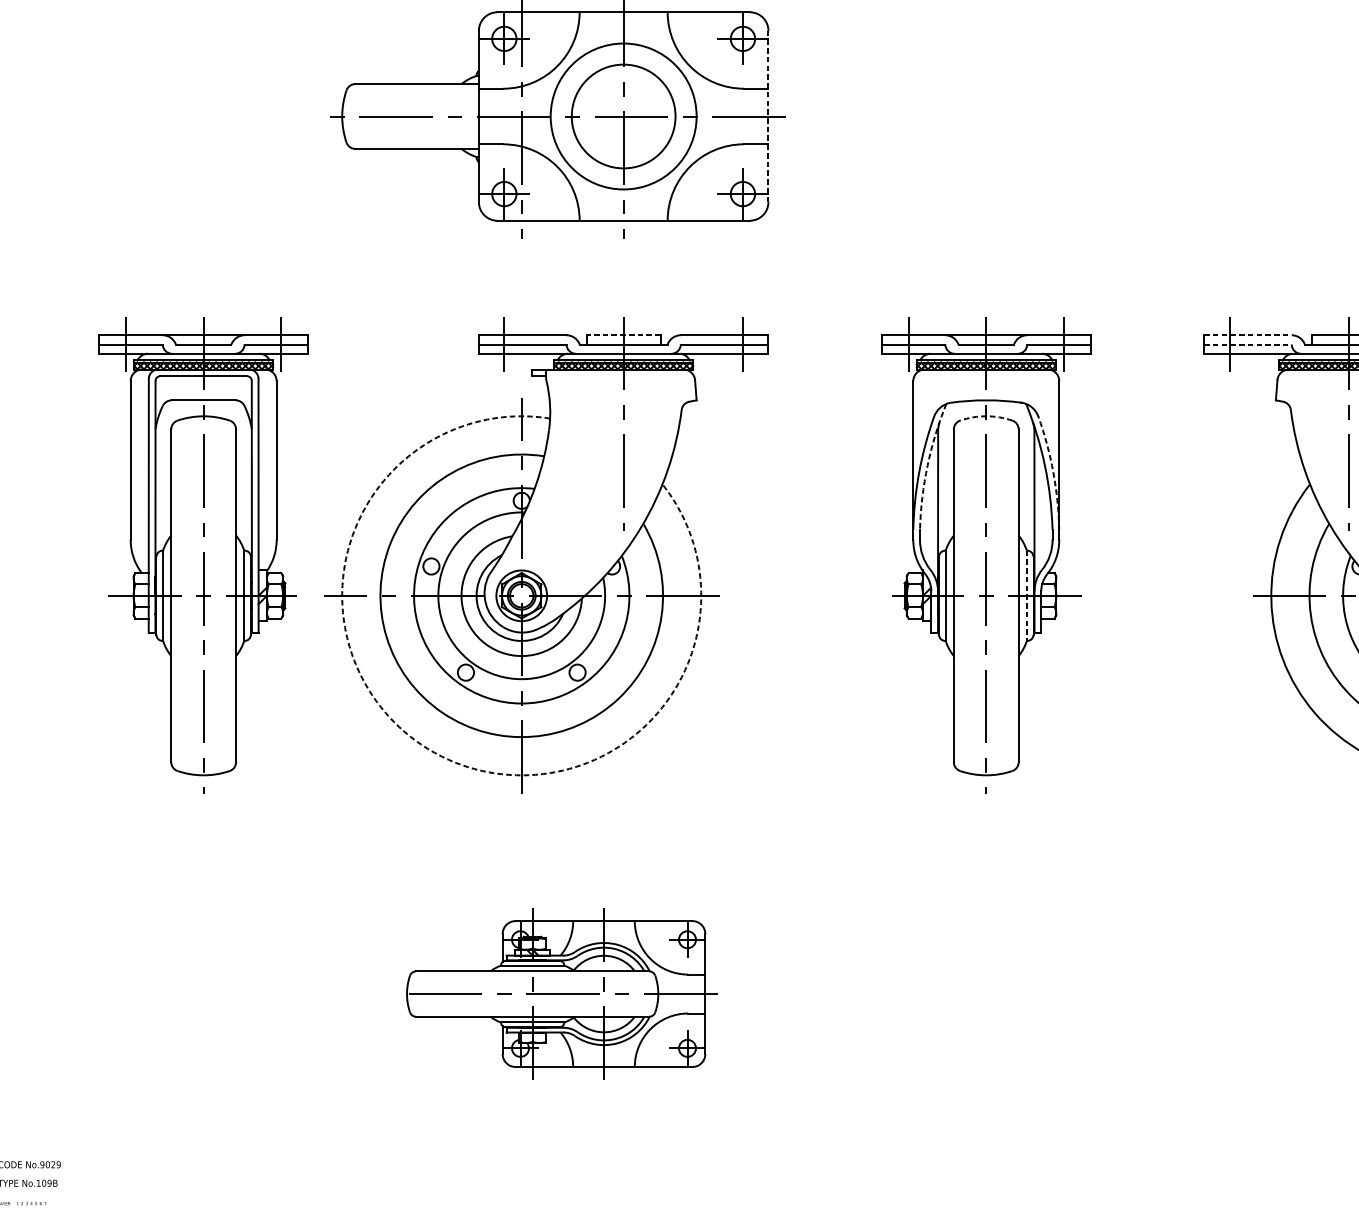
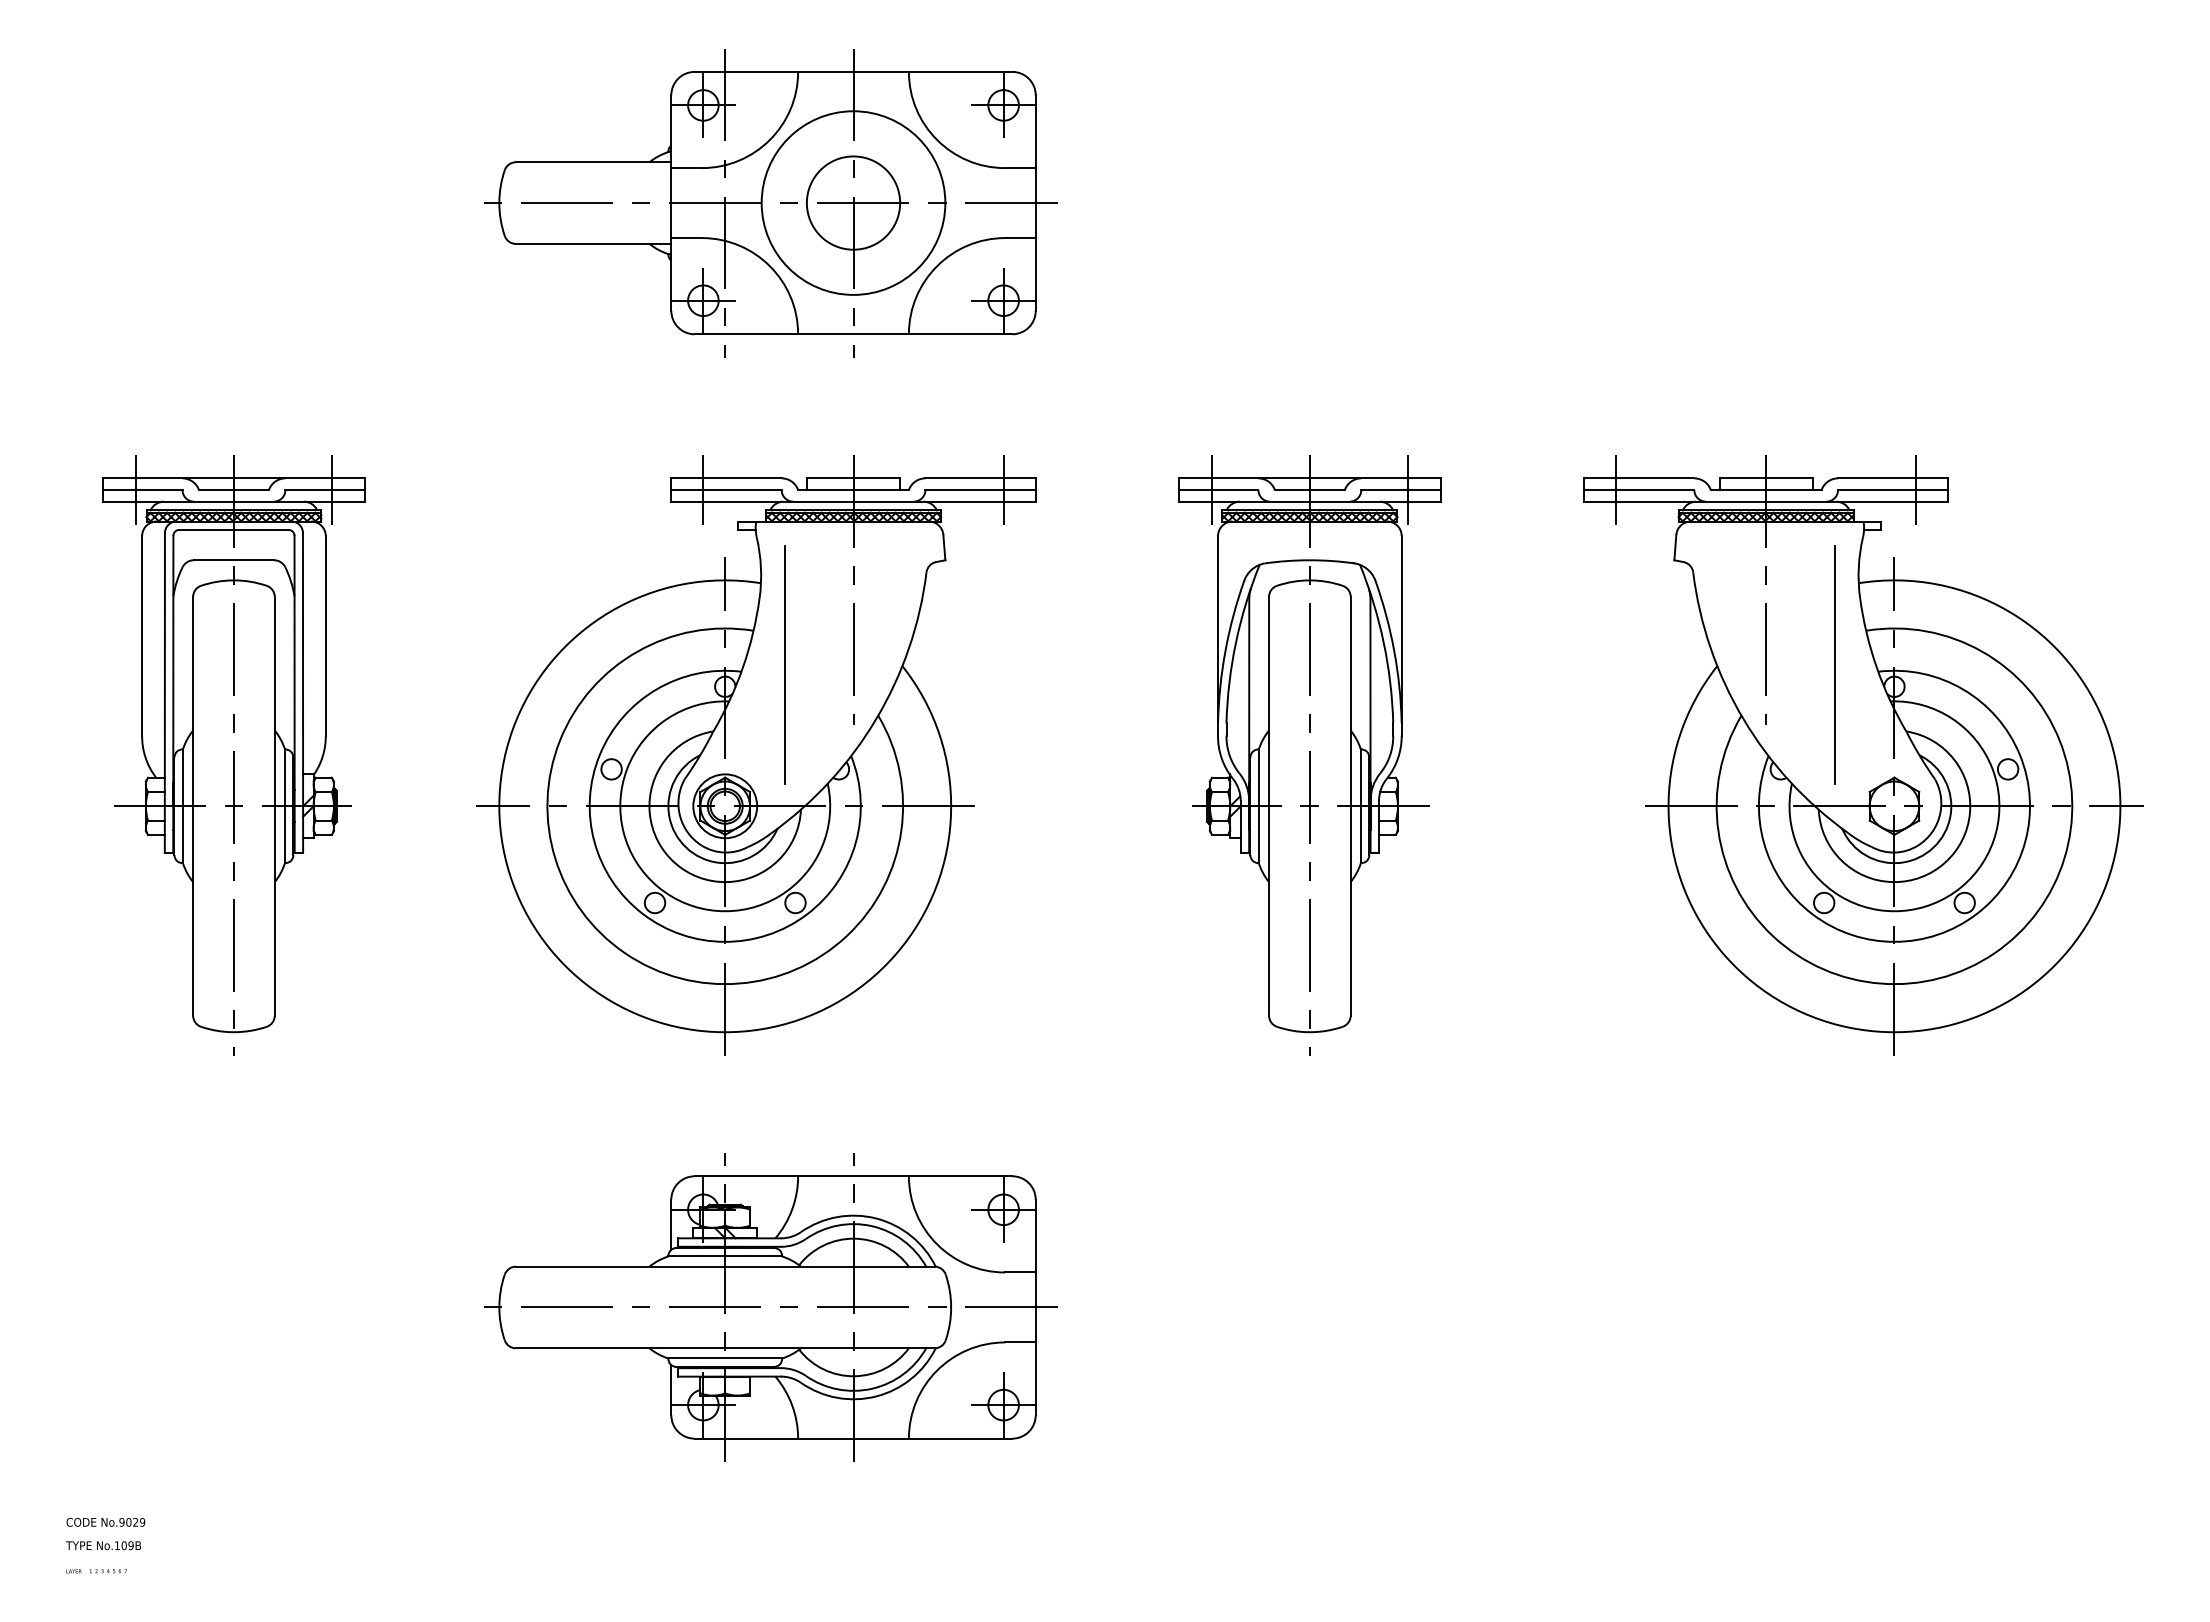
circle: (623, 116) -> (853, 202), size x0.71
line: (768, 116) -> (1035, 203), dashed -> solid
line: (623, 335) -> (853, 478), dashed -> solid
line: (1248, 335) -> (1639, 478), dashed -> solid
line: (1248, 344) -> (1639, 490), dashed -> solid
arc: (985, 416) -> (1309, 580), dashed -> solid
arc: (927, 465) -> (1235, 642), dashed -> solid
arc: (1053, 472) -> (1394, 650), dashed -> solid
line: (568, 483) -> (784, 664), added
part: (203, 555) -> (233, 755), moved
line: (1026, 595) -> (1360, 806), dashed -> solid
arc: (431, 750) -> (611, 1001), dashed -> solid
part: (557, 994) -> (770, 1307), size x1.43

